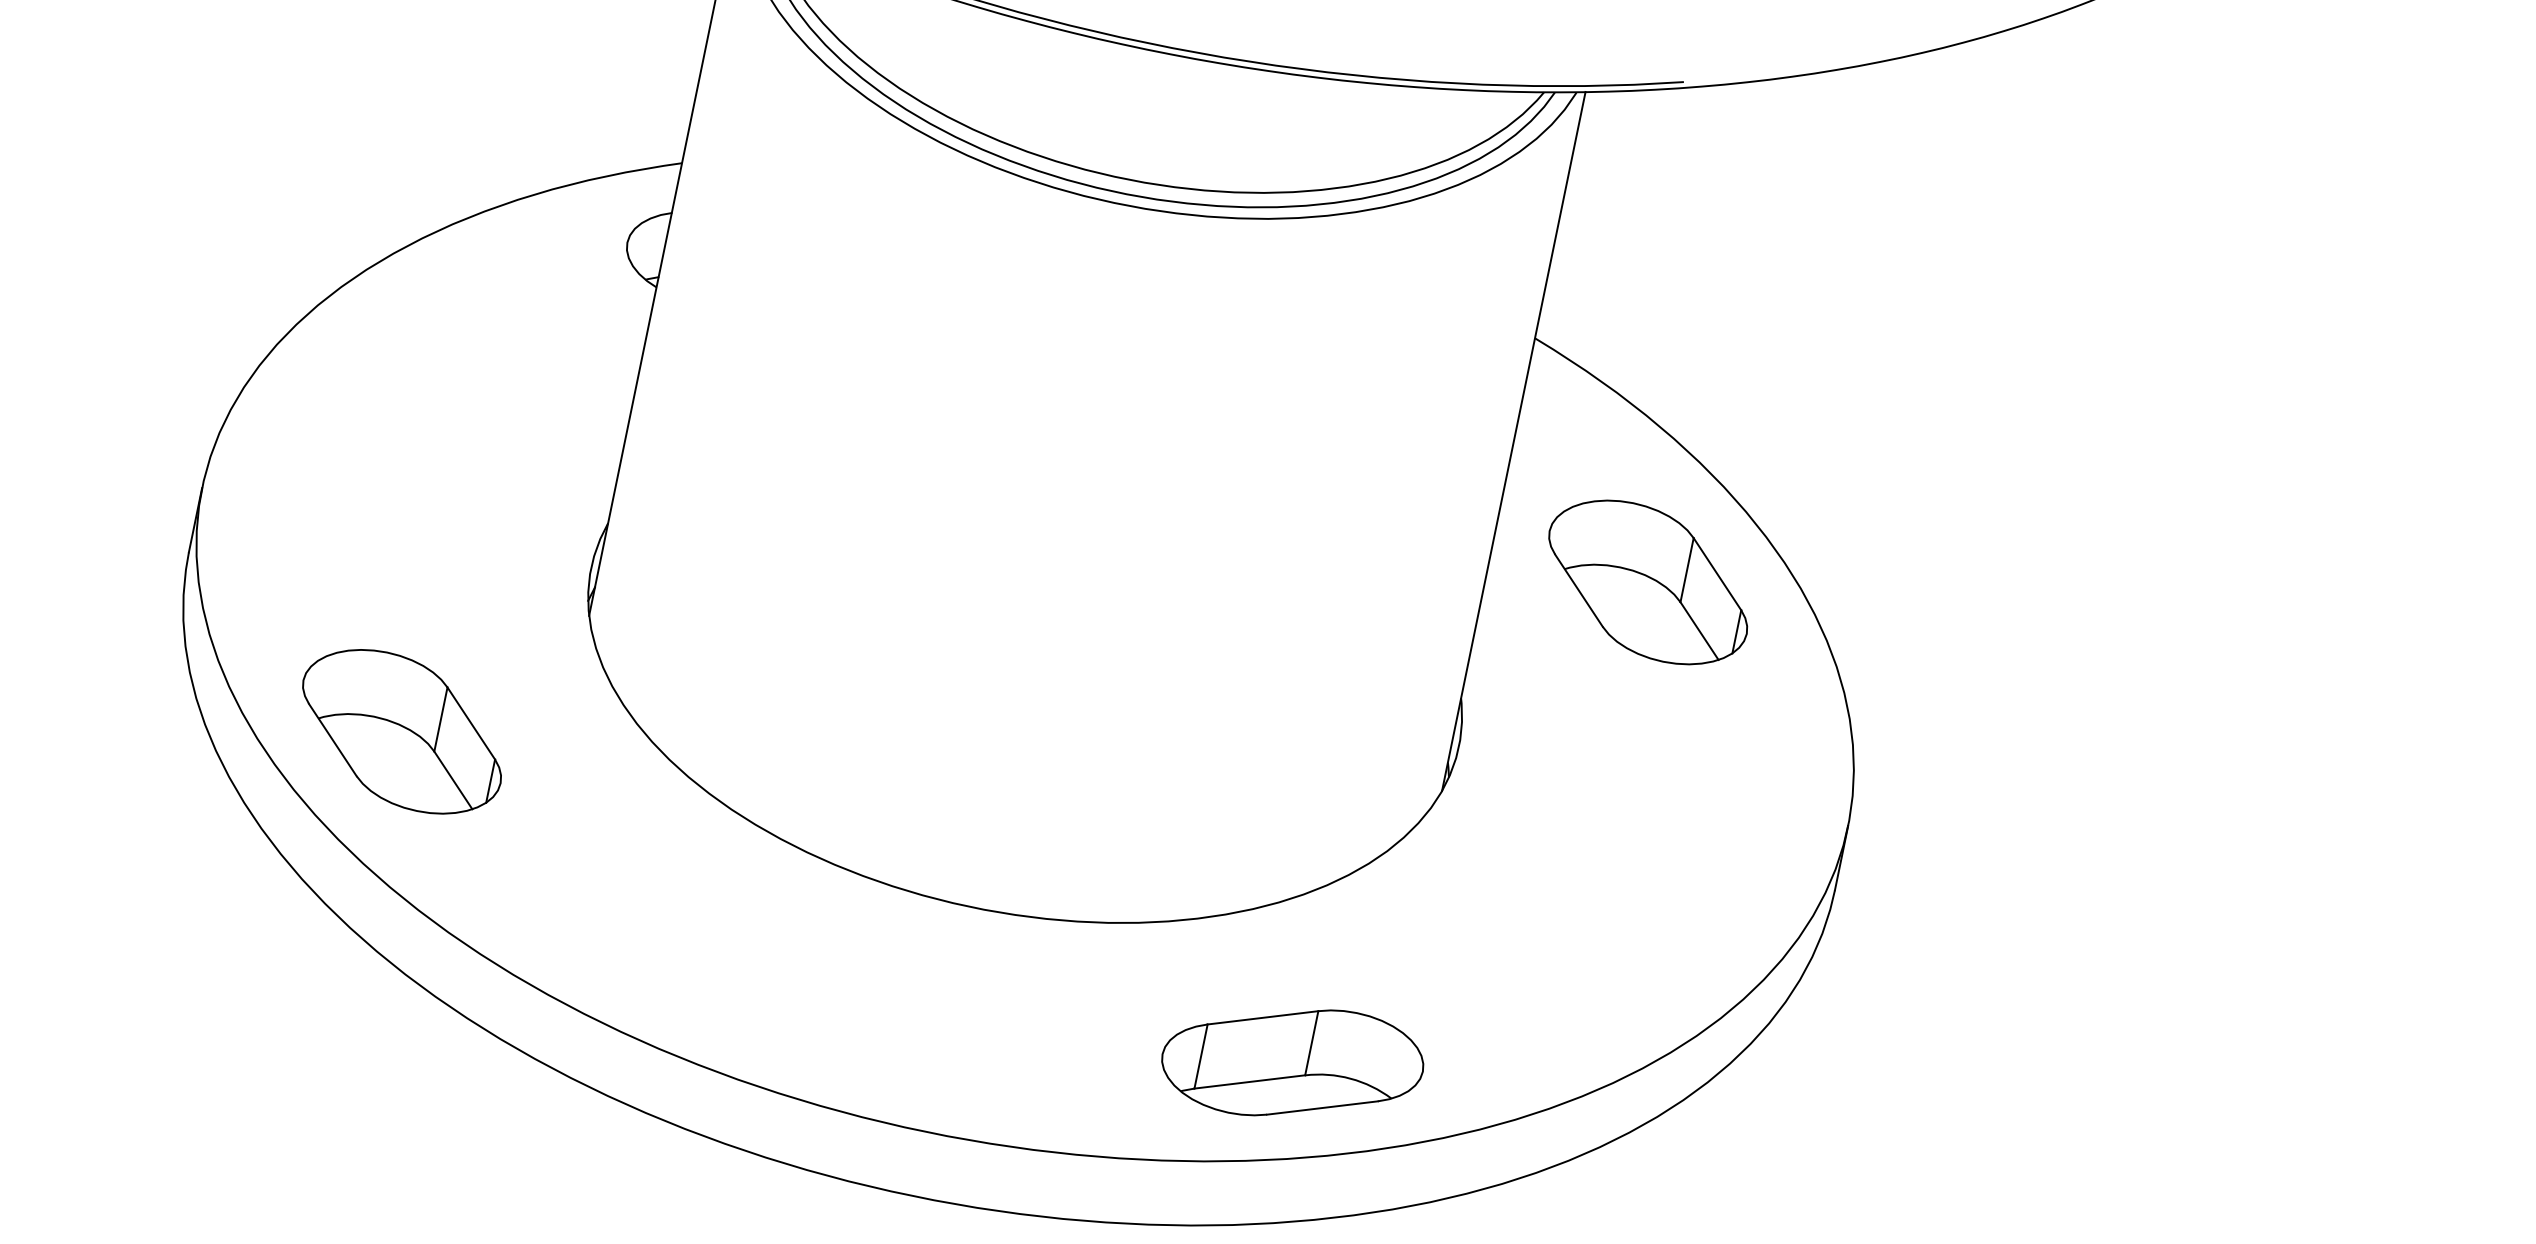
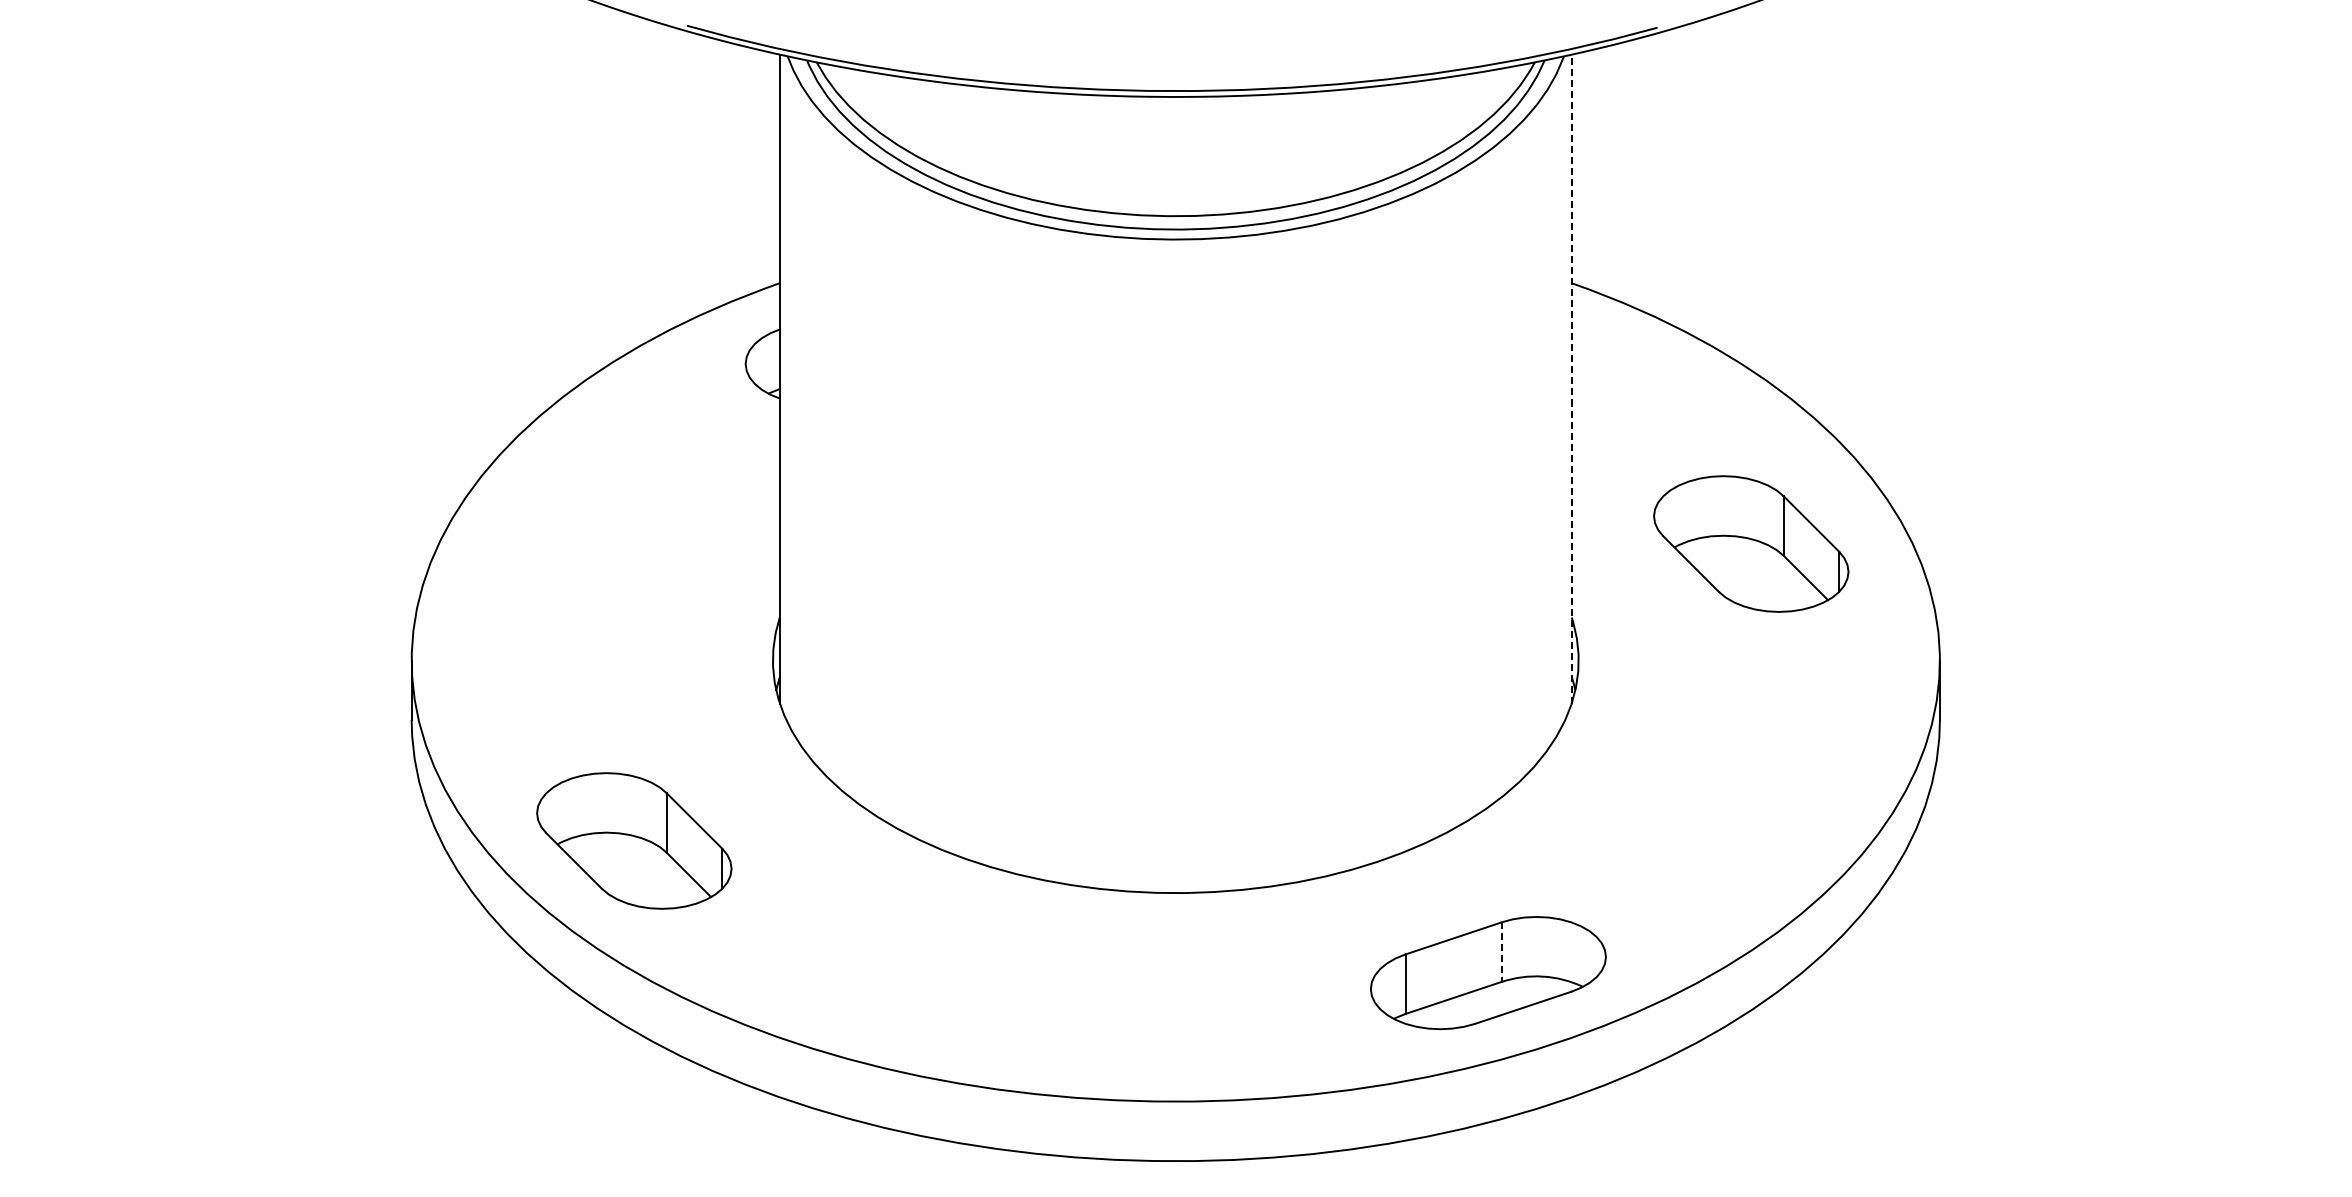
line: (1513, 440) -> (1571, 378), solid -> dashed
part: (1648, 581) -> (1751, 543), moved
line: (1311, 1043) -> (1501, 952), solid -> dashed

